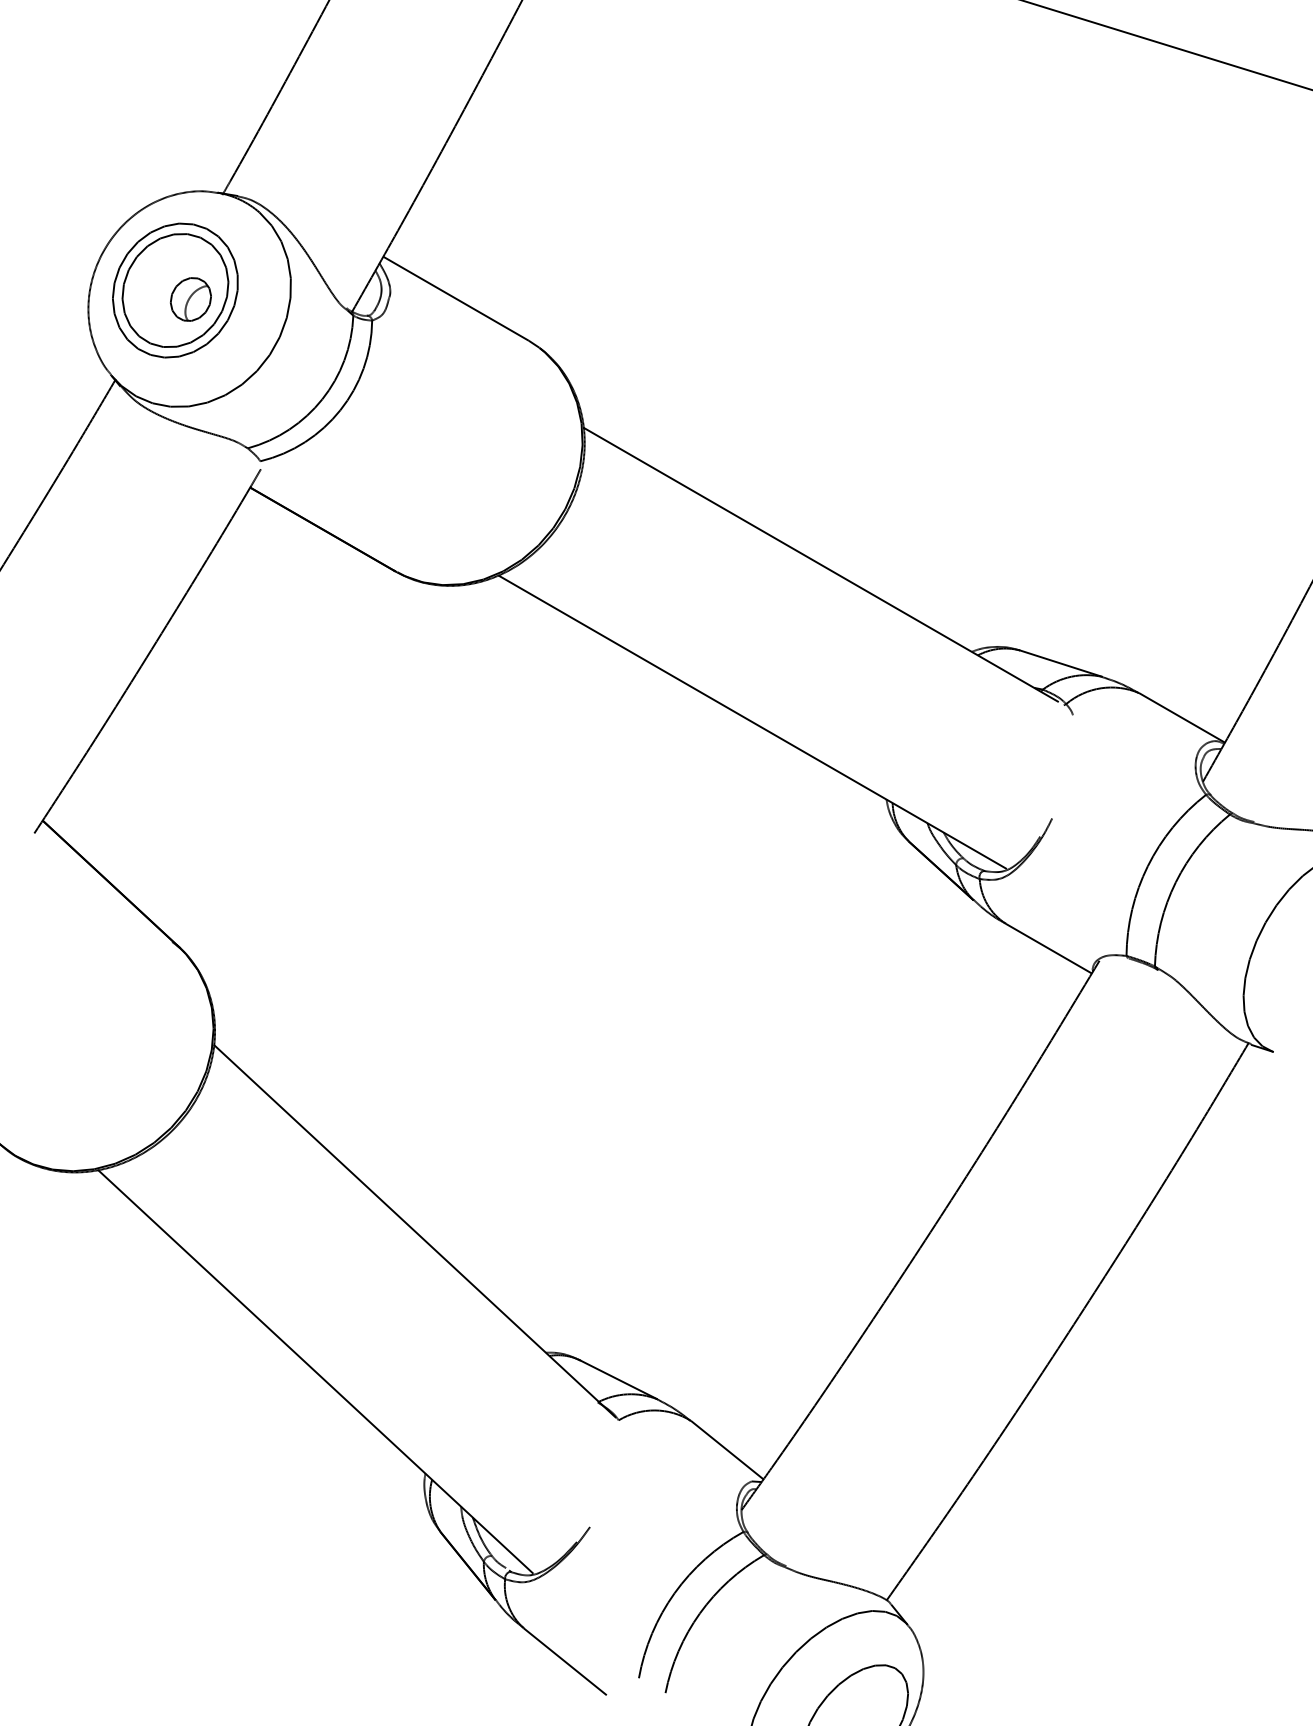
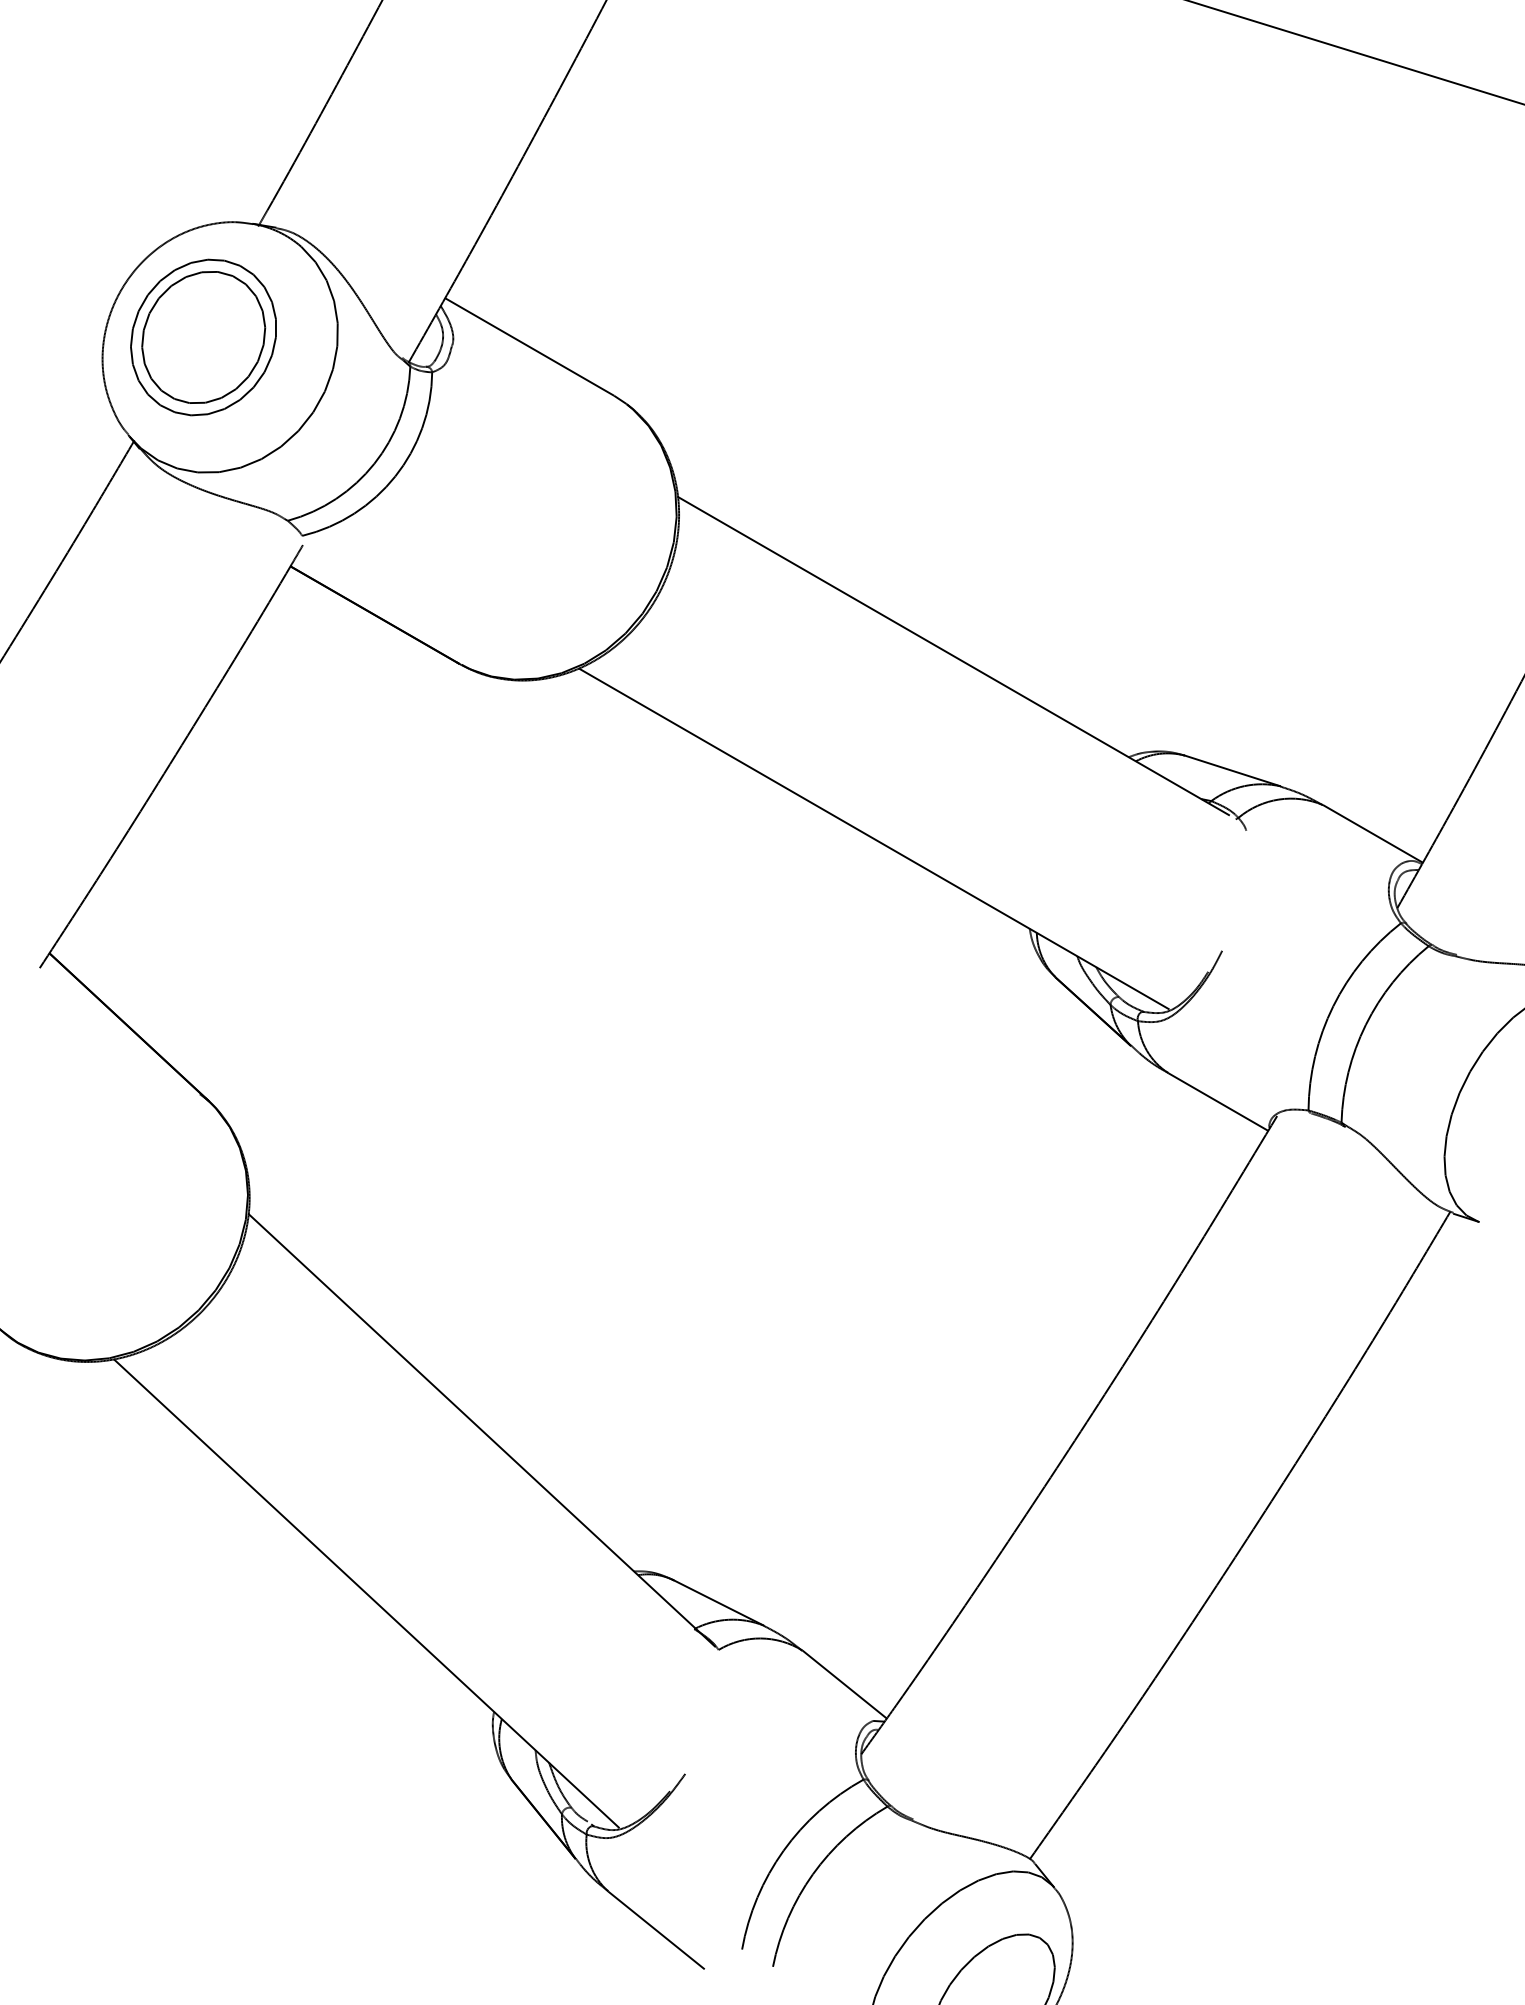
part: (190, 299) -> (221, 347), removed

